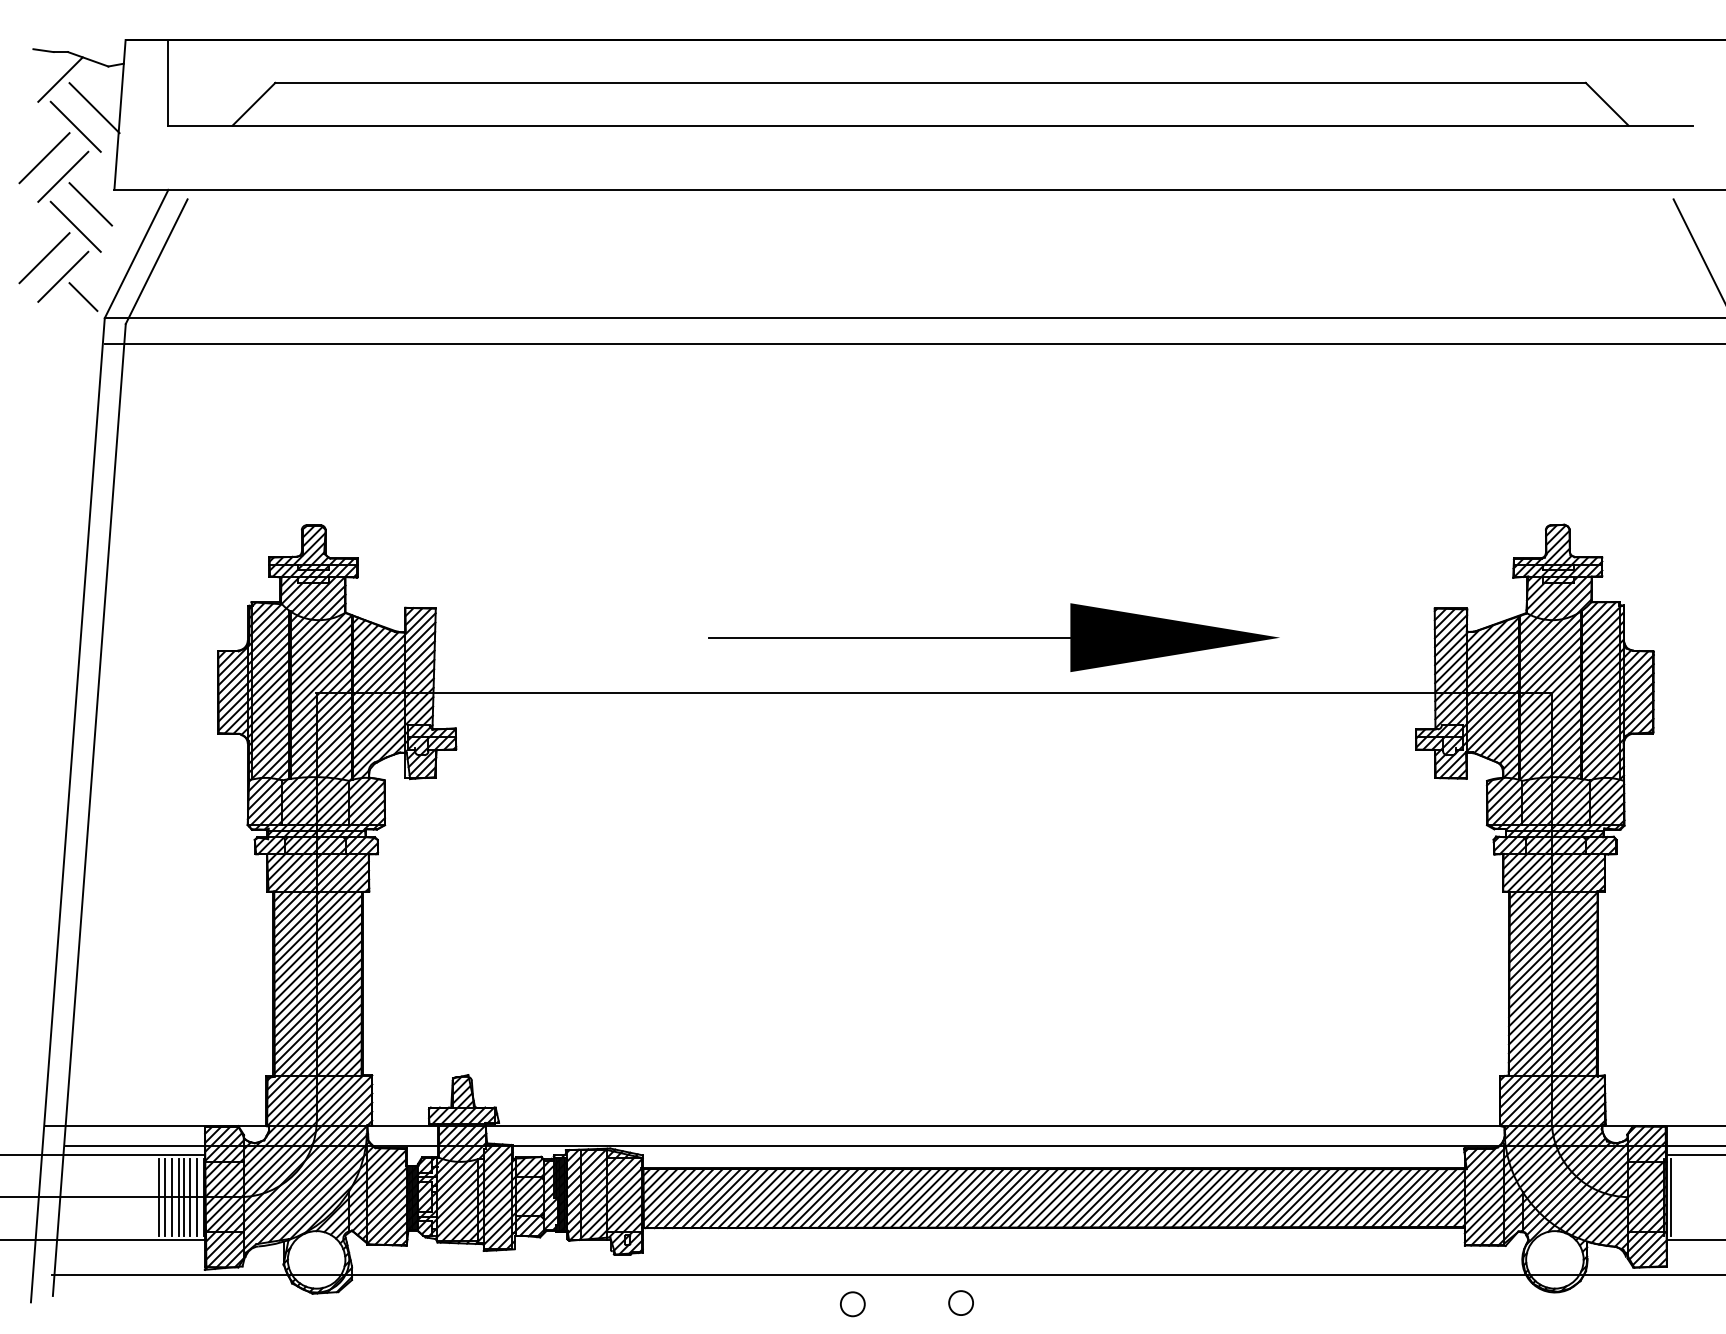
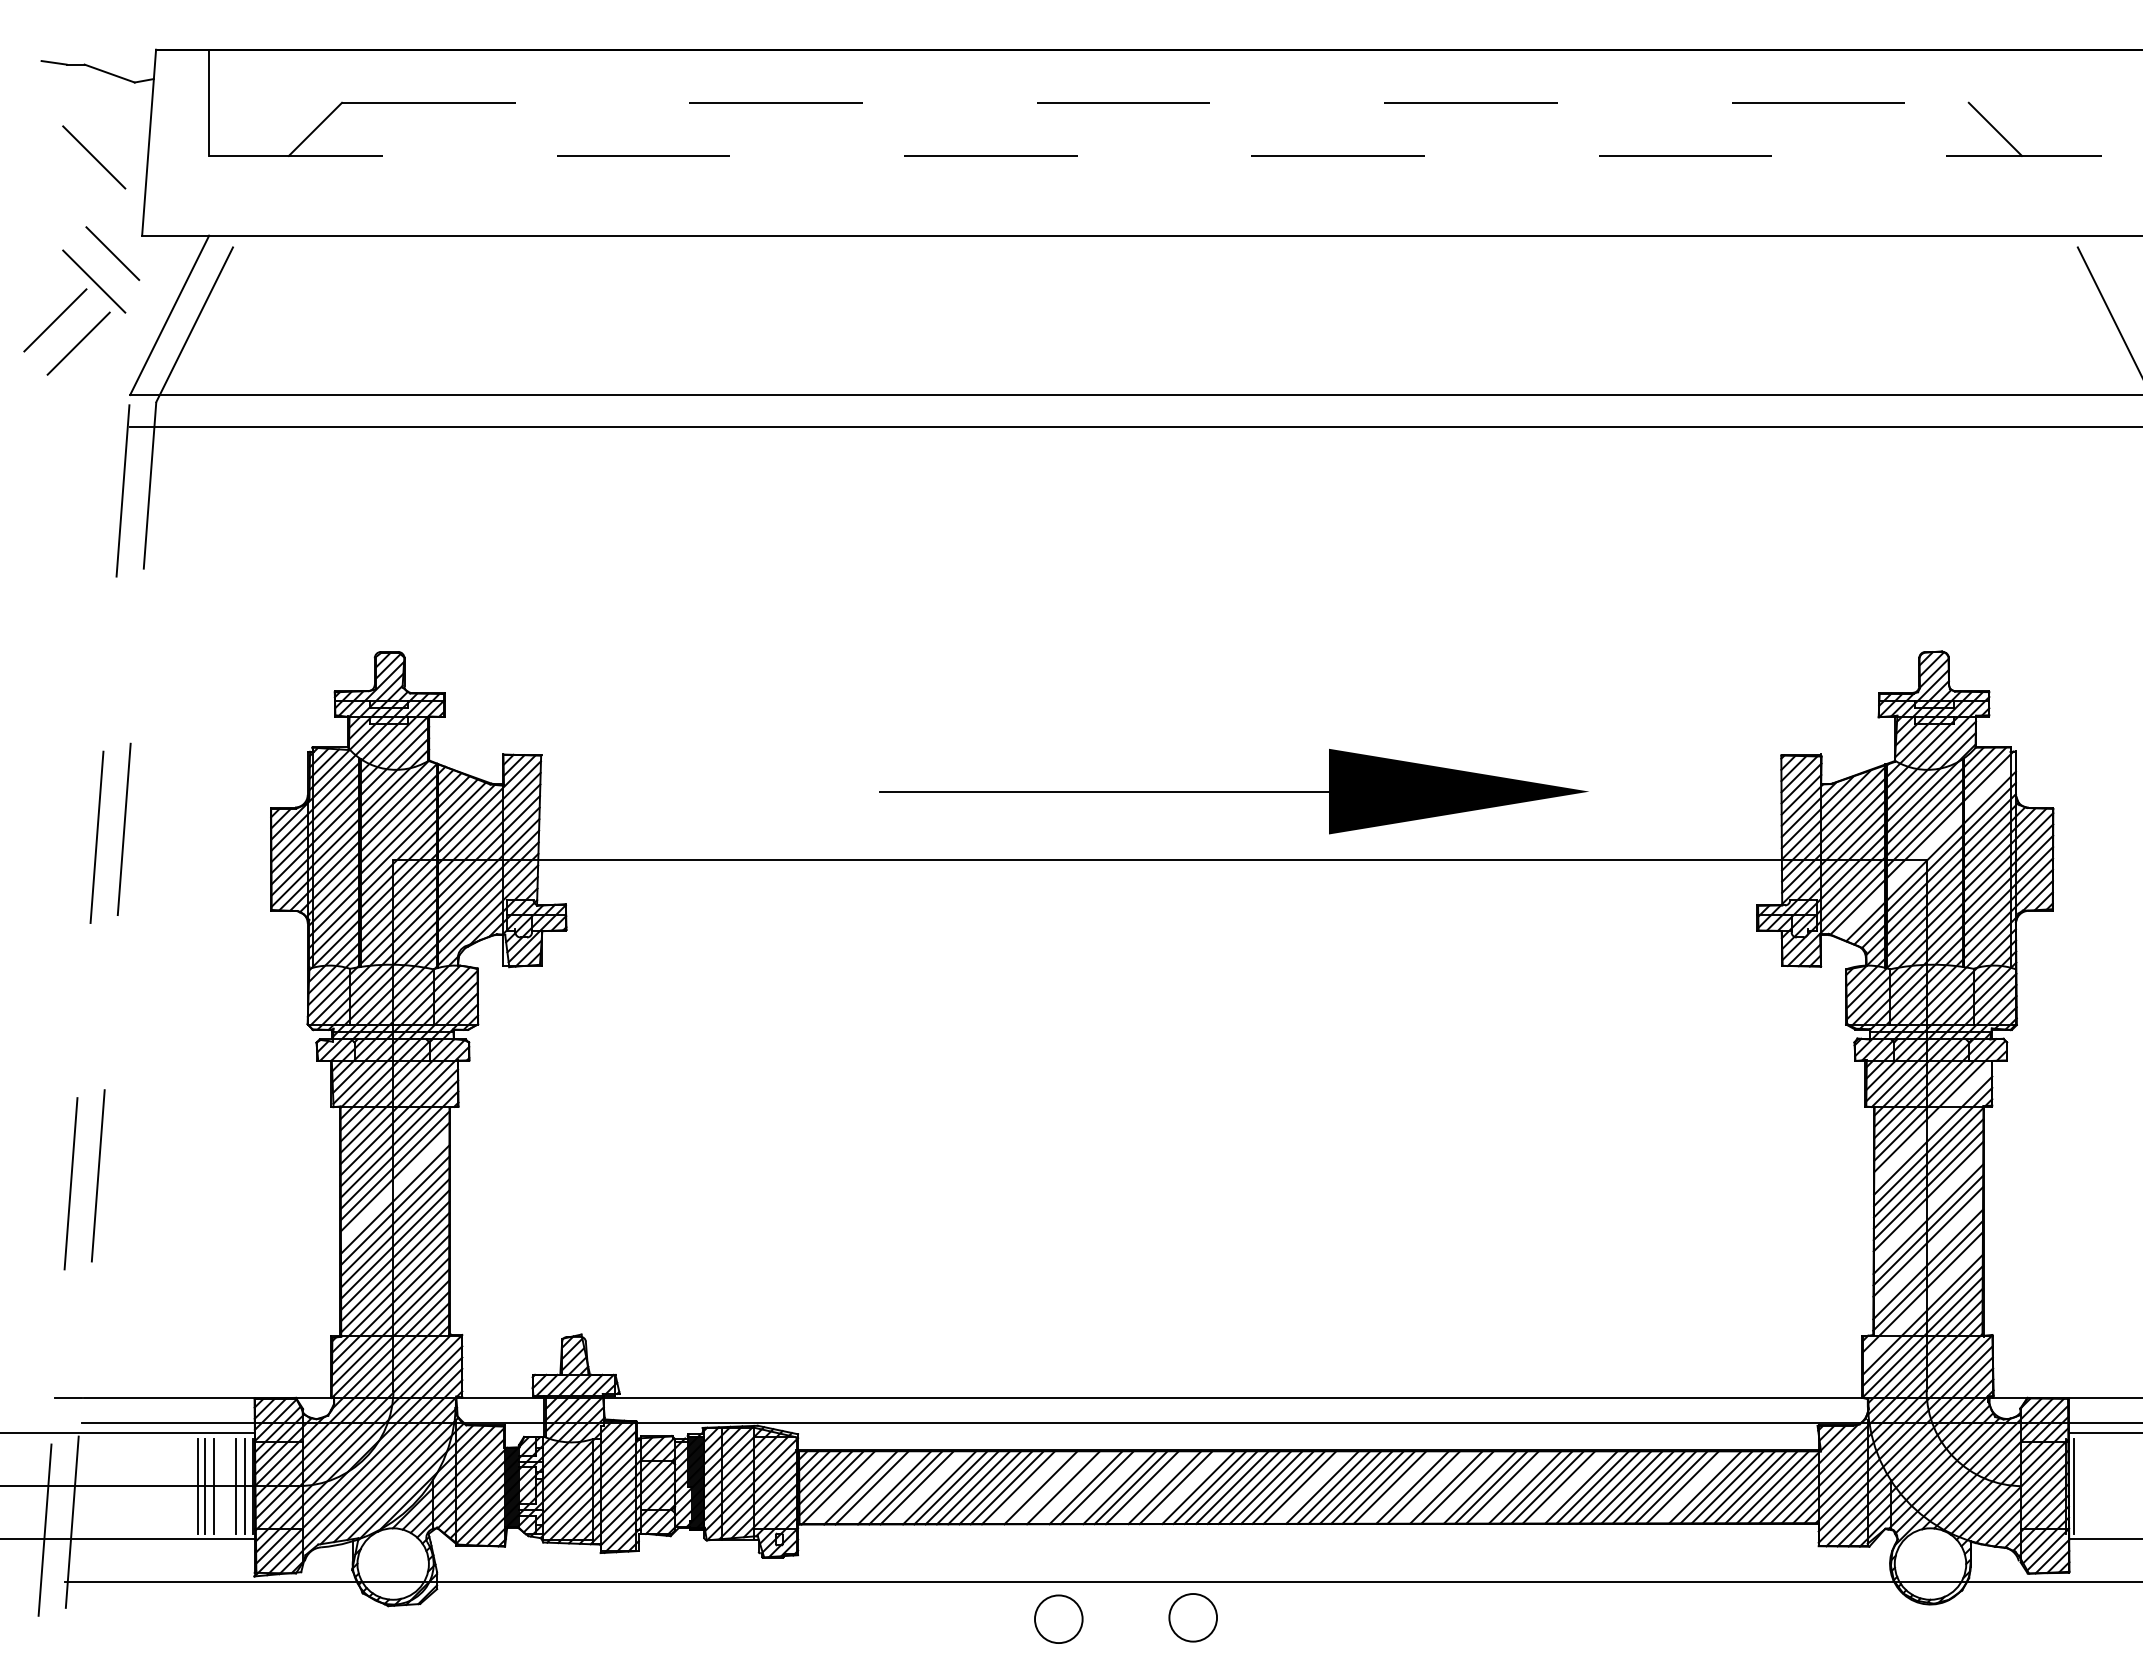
line: (59, 79) -> (74, 98), removed
line: (930, 82) -> (1155, 102), solid -> dashed
line: (94, 108) -> (117, 134), removed
line: (930, 125) -> (1155, 155), solid -> dashed
line: (44, 158) -> (55, 196), removed
line: (63, 176) -> (78, 219), removed
line: (83, 296) -> (103, 368), removed
line: (1551, 683) -> (1926, 848), removed
line: (67, 809) -> (84, 1005), solid -> dashed
line: (89, 809) -> (111, 1005), solid -> dashed
line: (1557, 905) -> (1933, 1124), removed
line: (317, 957) -> (394, 1188), removed
line: (1553, 972) -> (1928, 1207), removed
line: (1553, 1009) -> (1928, 1253), removed
line: (1548, 1050) -> (1922, 1303), removed
line: (179, 1197) -> (222, 1486), removed
line: (184, 1197) -> (229, 1486), removed
line: (684, 1198) -> (849, 1487), removed
line: (711, 1198) -> (883, 1487), removed
line: (747, 1198) -> (928, 1487), removed
line: (829, 1198) -> (1029, 1487), removed
line: (846, 1198) -> (1051, 1487), removed
line: (865, 1198) -> (1074, 1487), removed
line: (892, 1198) -> (1108, 1487), removed
line: (929, 1198) -> (1153, 1487), removed
line: (956, 1198) -> (1187, 1487), removed
line: (1055, 1198) -> (1310, 1487), removed
line: (1128, 1198) -> (1401, 1487), removed
line: (1155, 1198) -> (1434, 1487), removed
line: (1182, 1198) -> (1468, 1487), removed
line: (1219, 1198) -> (1513, 1487), removed
line: (1264, 1198) -> (1570, 1487), removed
line: (1364, 1198) -> (1694, 1487), removed
circle: (961, 1302) -> (1193, 1617), size x1.6
circle: (852, 1303) -> (1058, 1618), size x1.6

